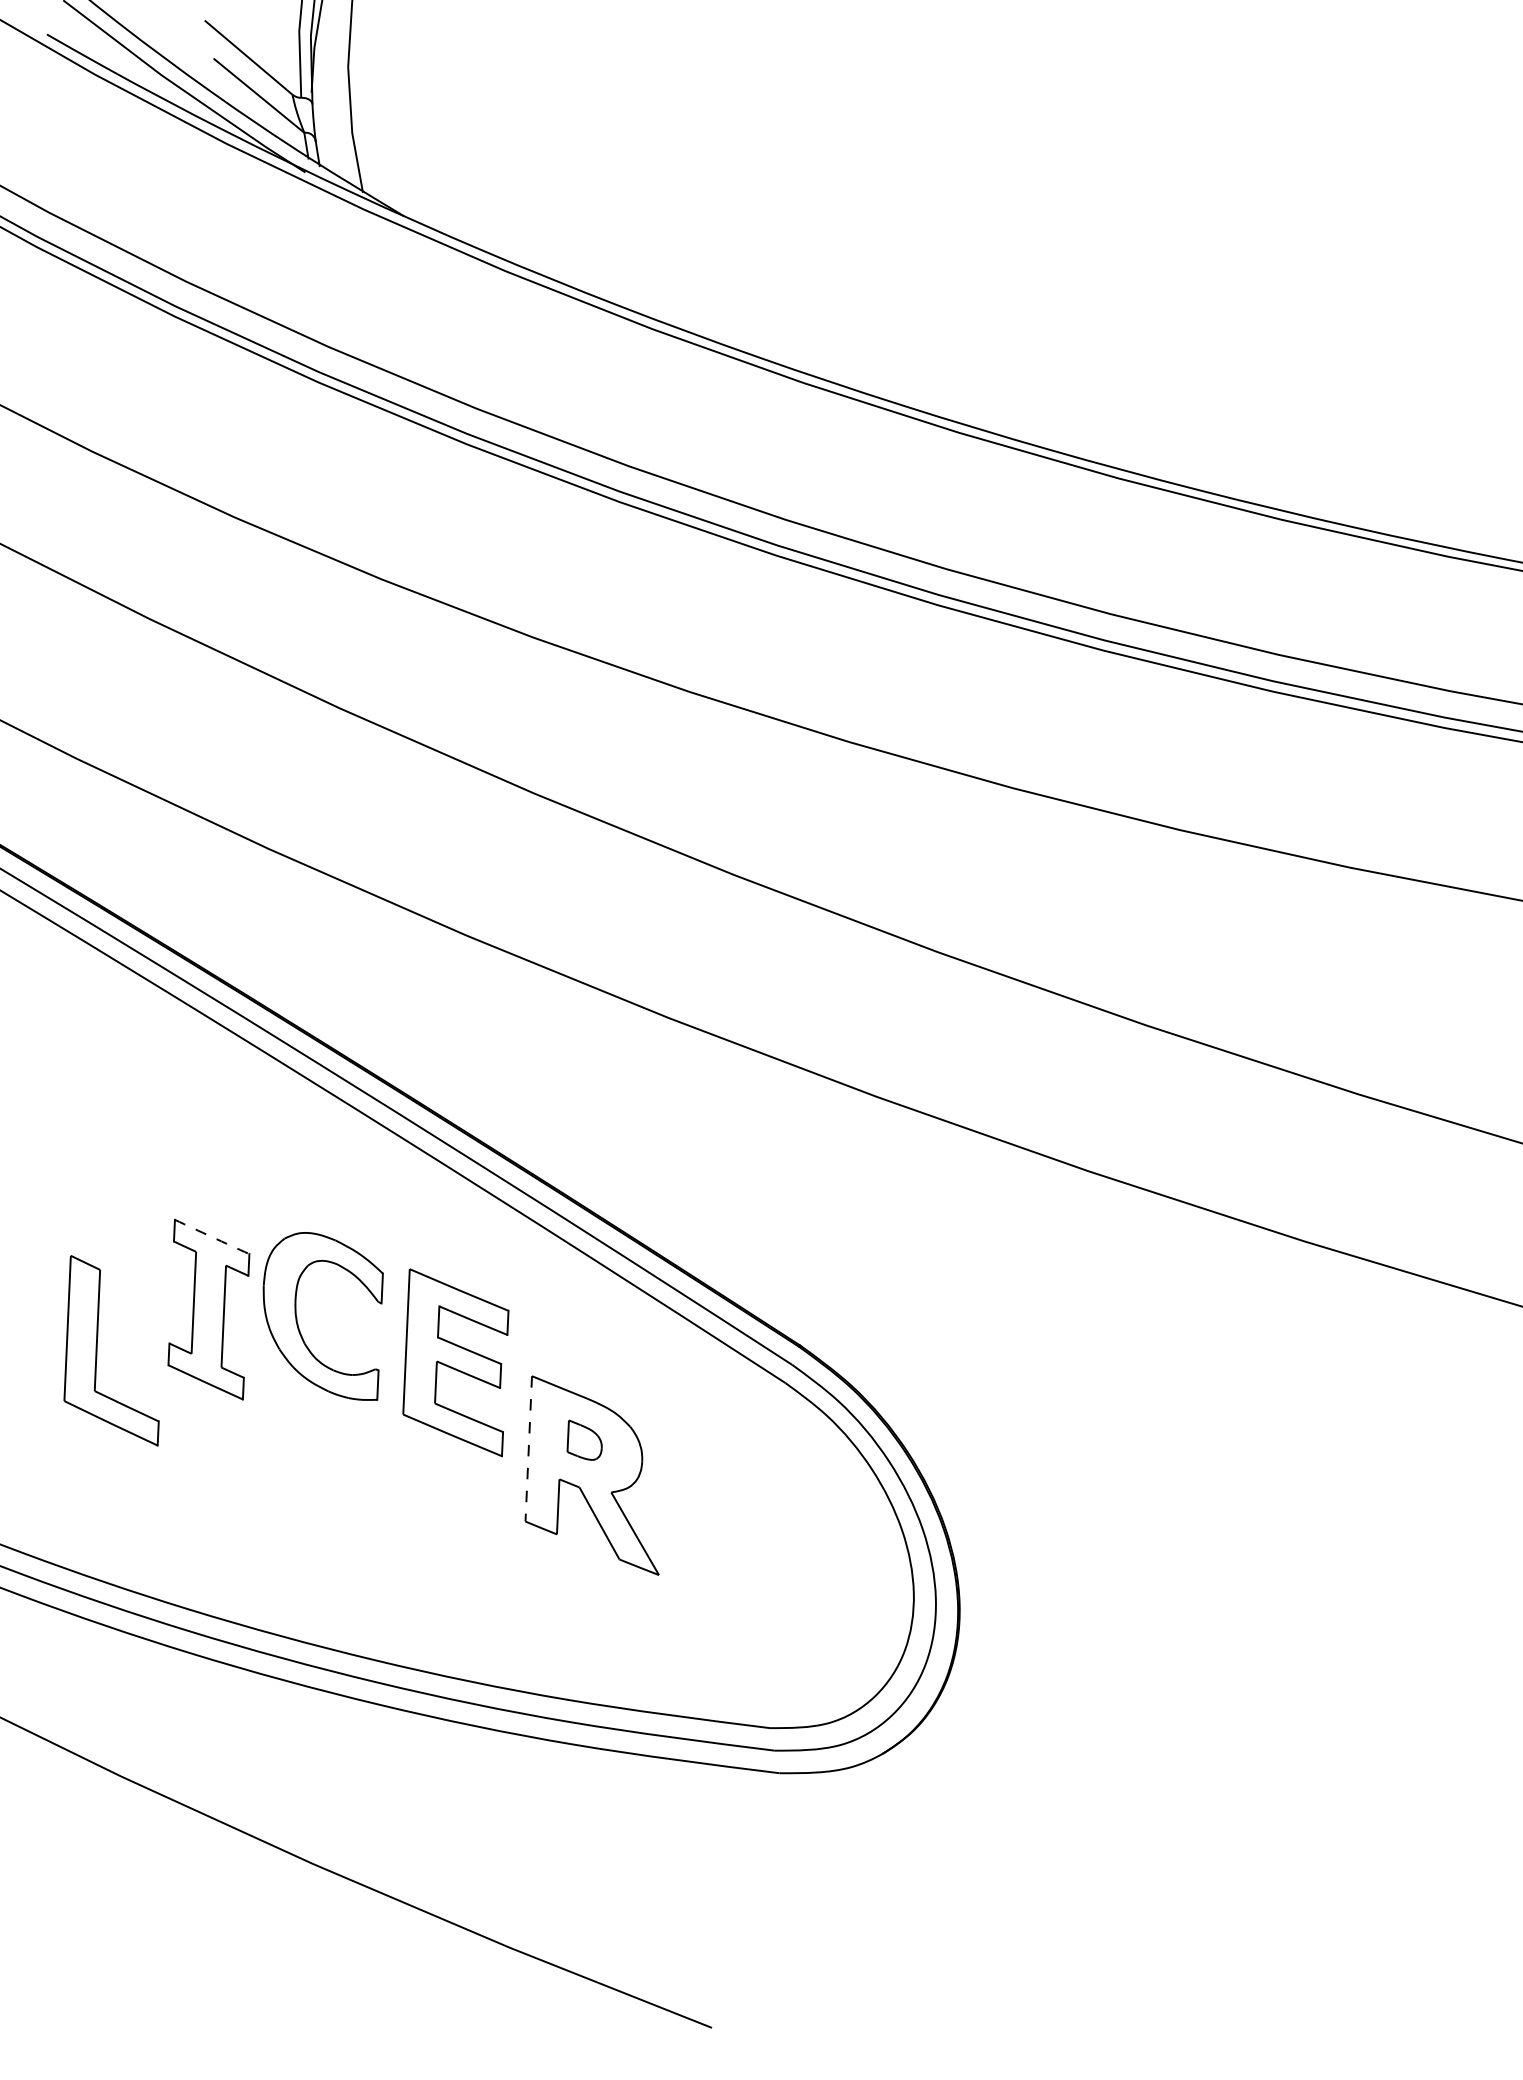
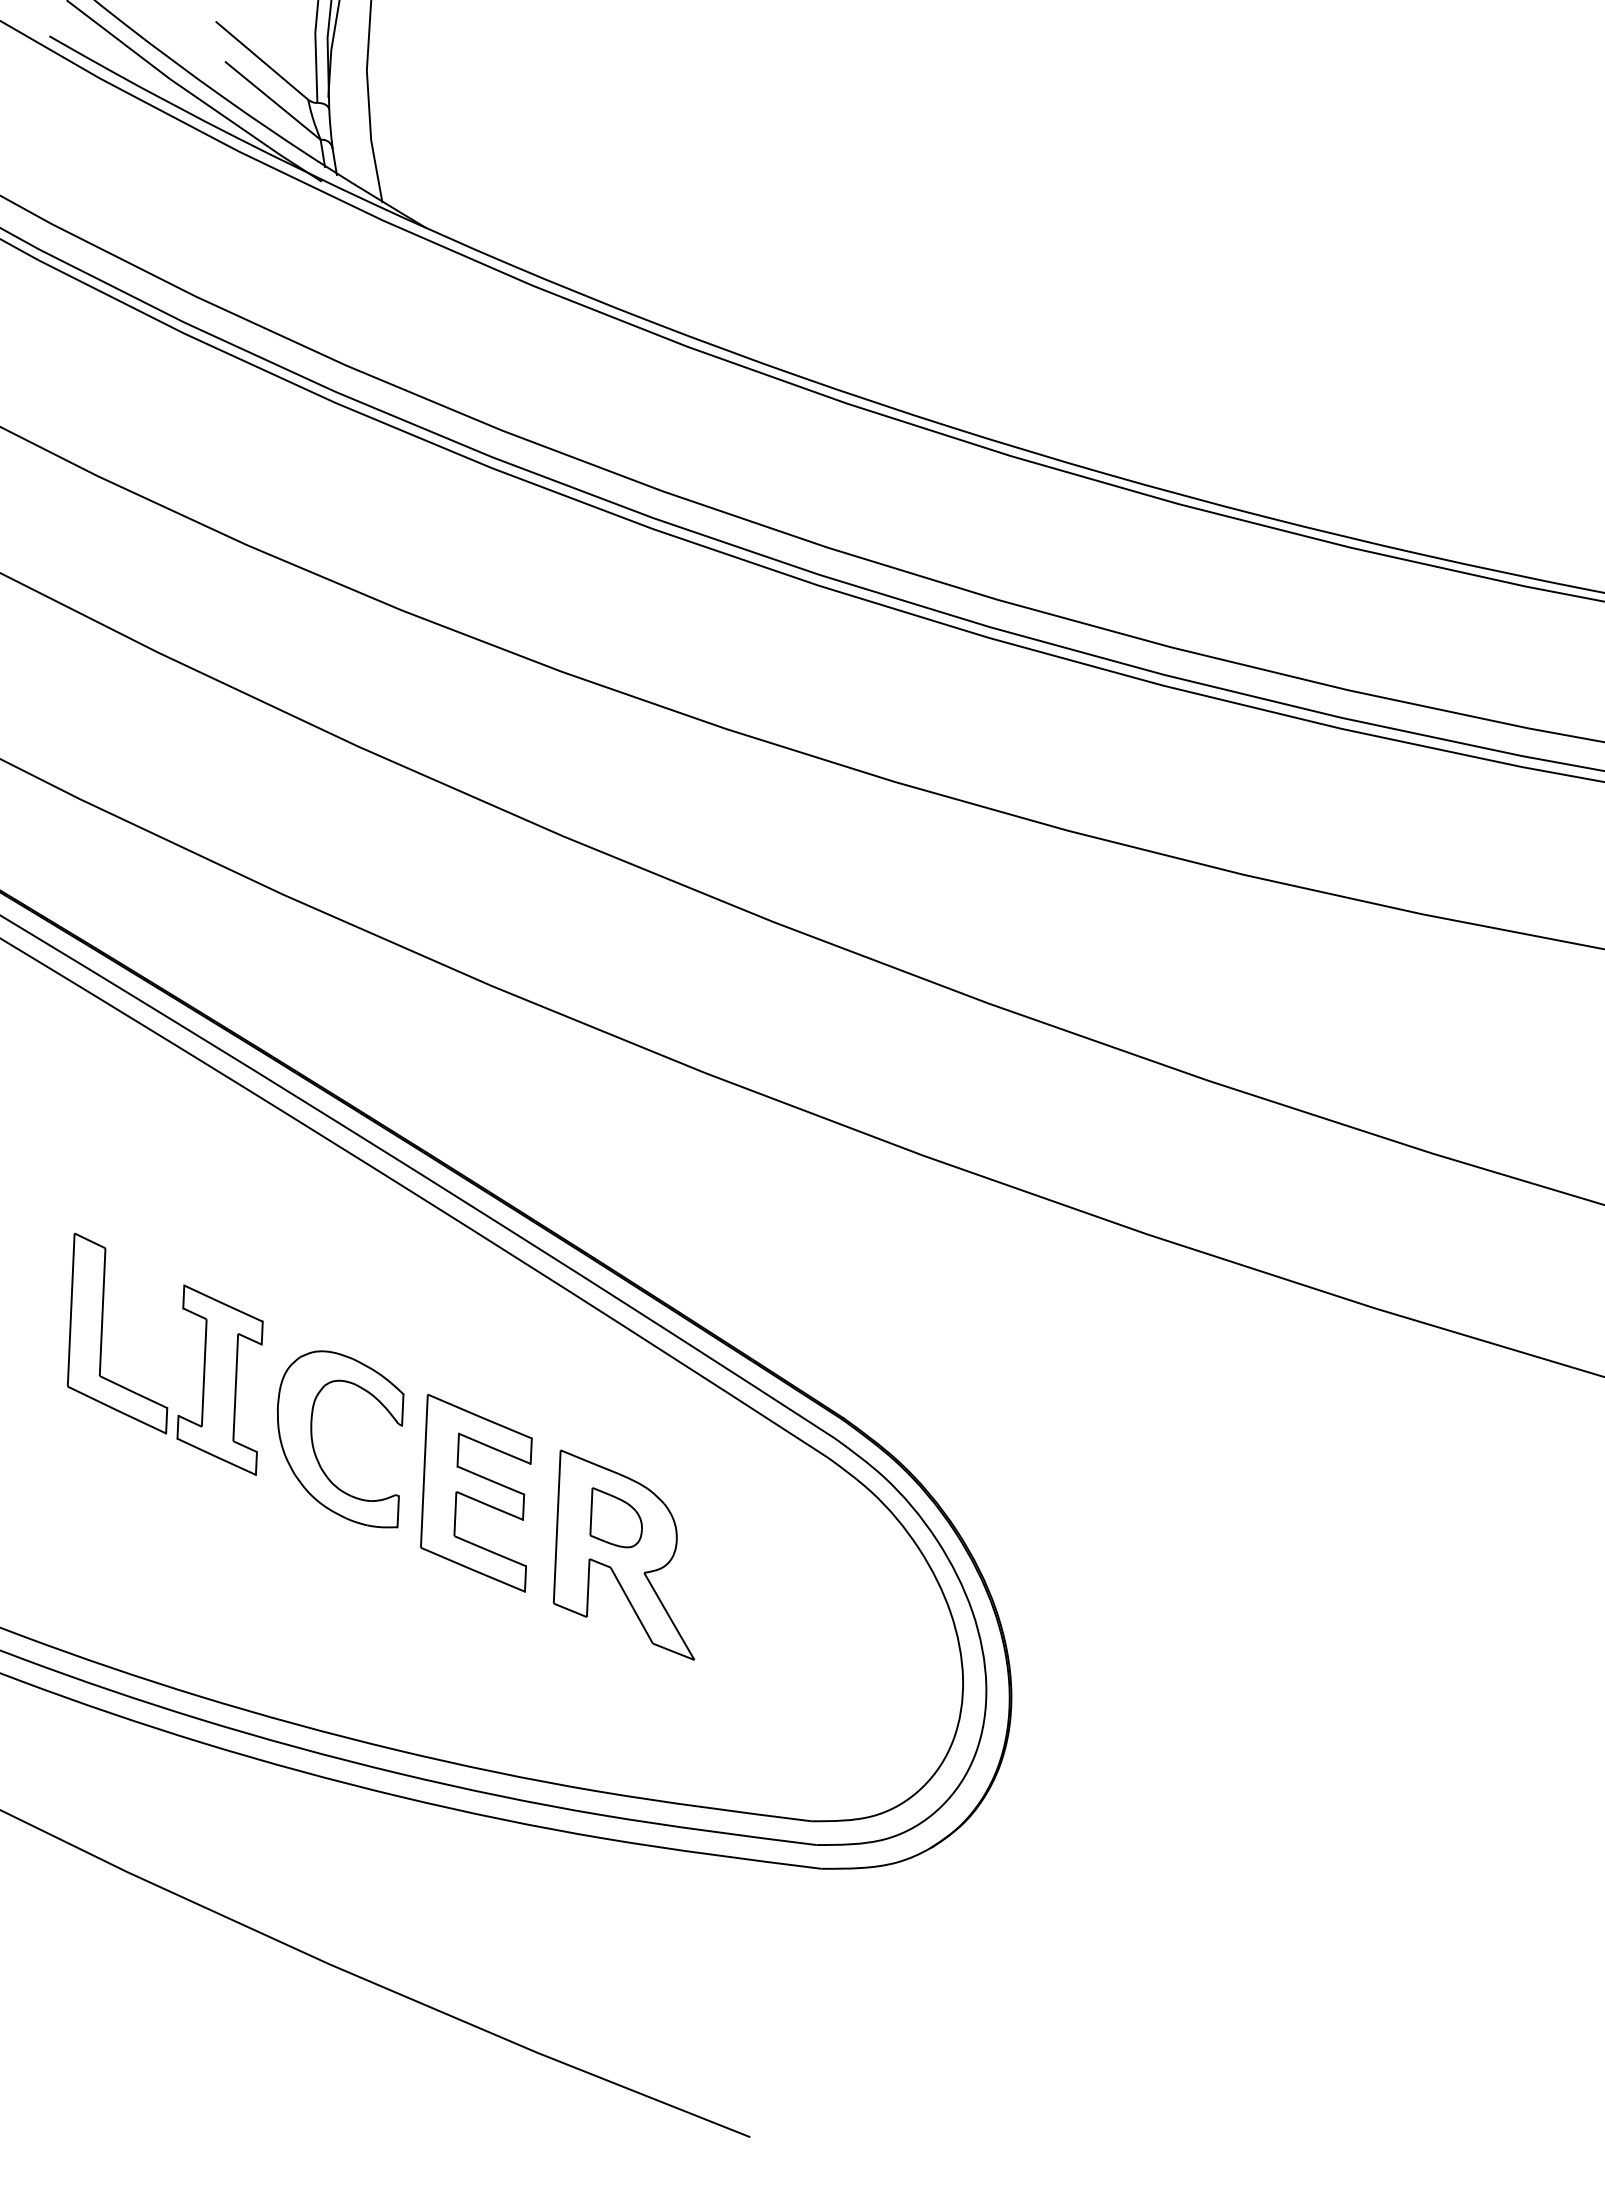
arc: (212, 1236) -> (223, 1303), dashed -> solid
part: (297, 1318) -> (313, 1441), moved
part: (97, 1350) -> (102, 1333), moved
part: (455, 1362) -> (476, 1492), moved
part: (584, 1439) -> (615, 1517), size x1.43
line: (529, 1448) -> (557, 1526), dashed -> solid

